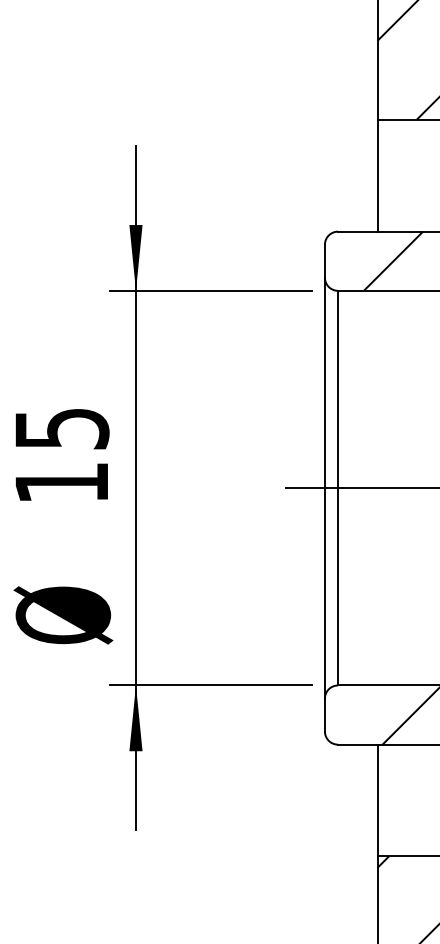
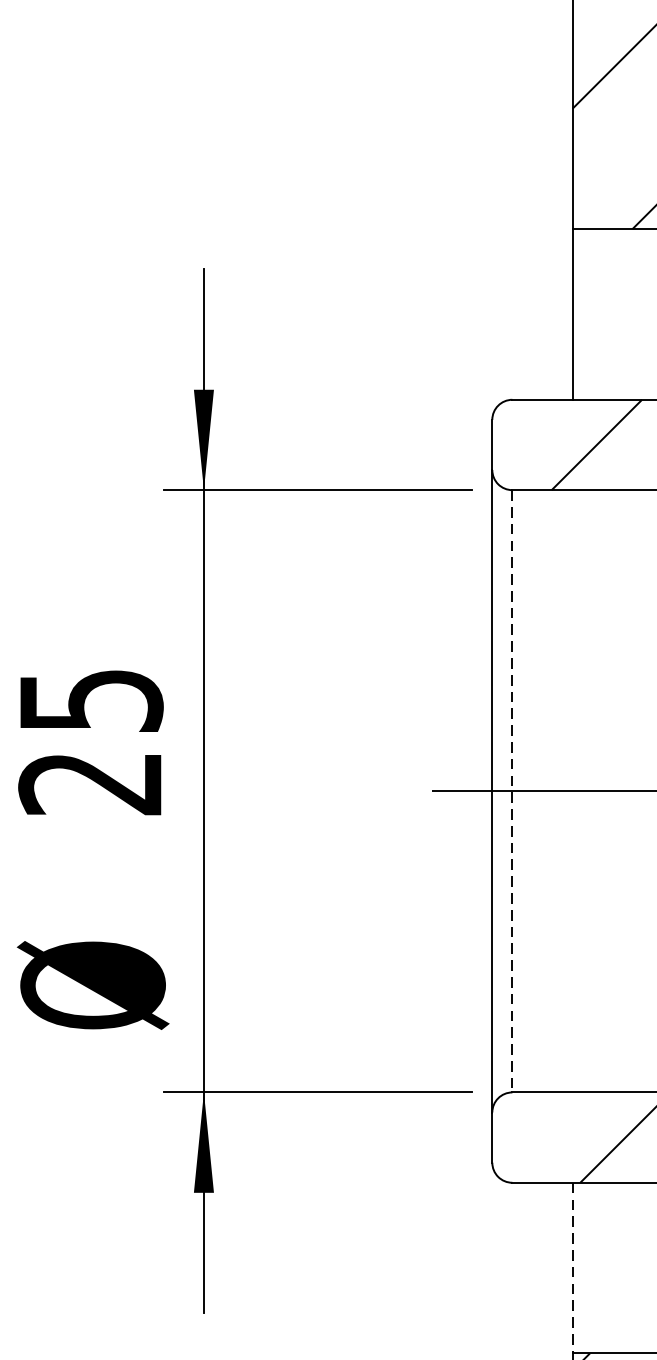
text: (60, 483) -> (88, 784), 15 -> 25
line: (338, 488) -> (513, 791), solid -> dashed
line: (377, 800) -> (572, 1267), solid -> dashed

